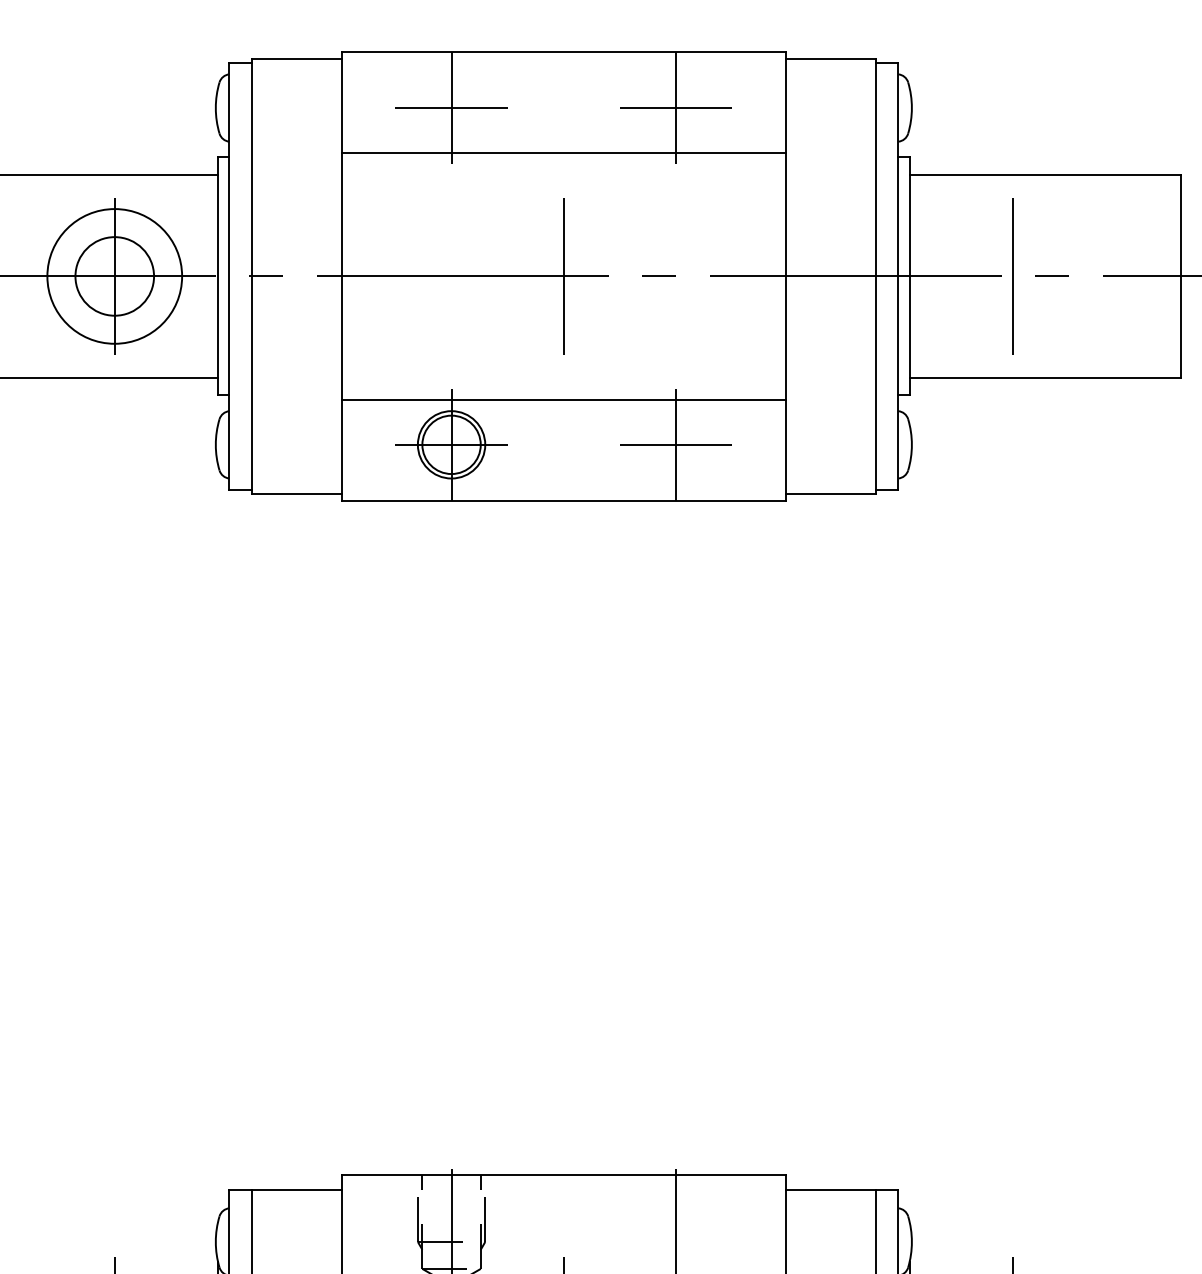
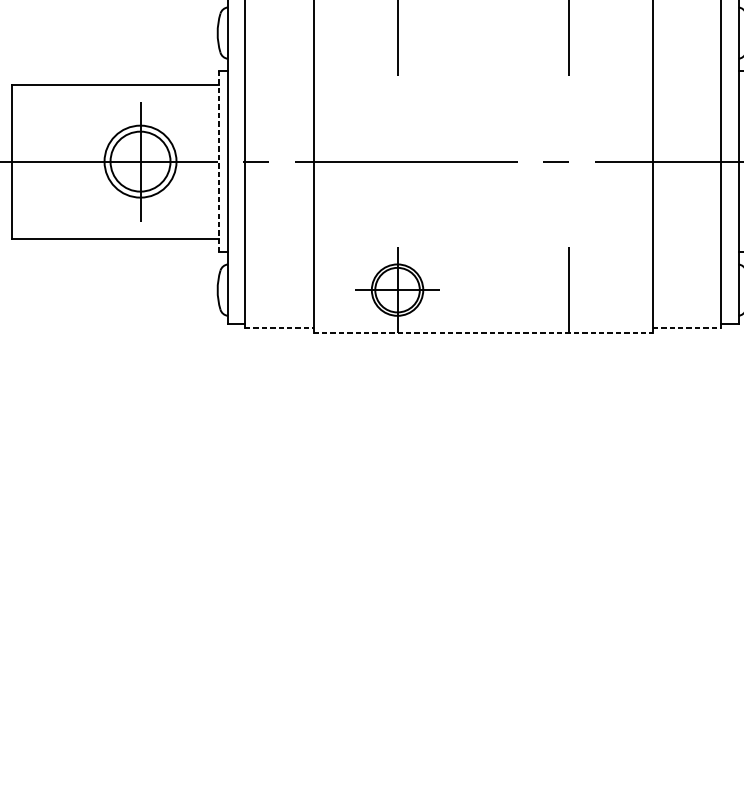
line: (451, 108) -> (397, 33), removed
line: (675, 108) -> (568, 33), removed
line: (563, 152) -> (482, 67), removed
circle: (114, 276) -> (140, 161), size x0.7
line: (218, 276) -> (219, 161), solid -> dashed
line: (563, 276) -> (482, 161), removed
line: (563, 399) -> (482, 255), removed
line: (675, 444) -> (568, 289), removed
line: (296, 494) -> (279, 328), solid -> dashed
line: (831, 494) -> (687, 328), solid -> dashed
line: (564, 501) -> (483, 333), solid -> dashed

